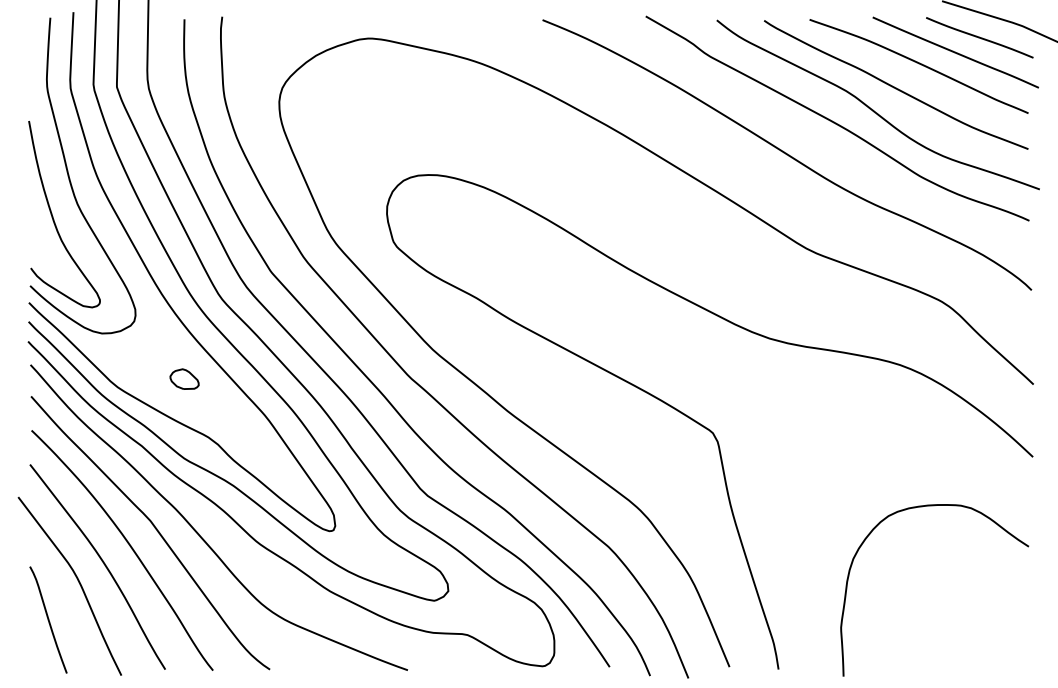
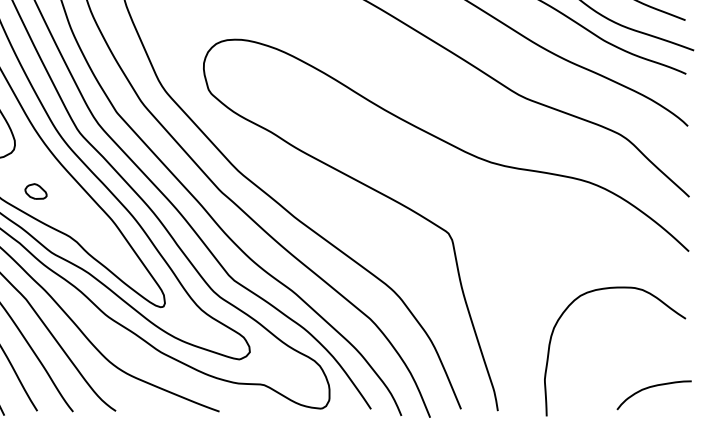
part: (184, 378) -> (35, 191), moved
curve: (982, 638) -> (651, 387), added

